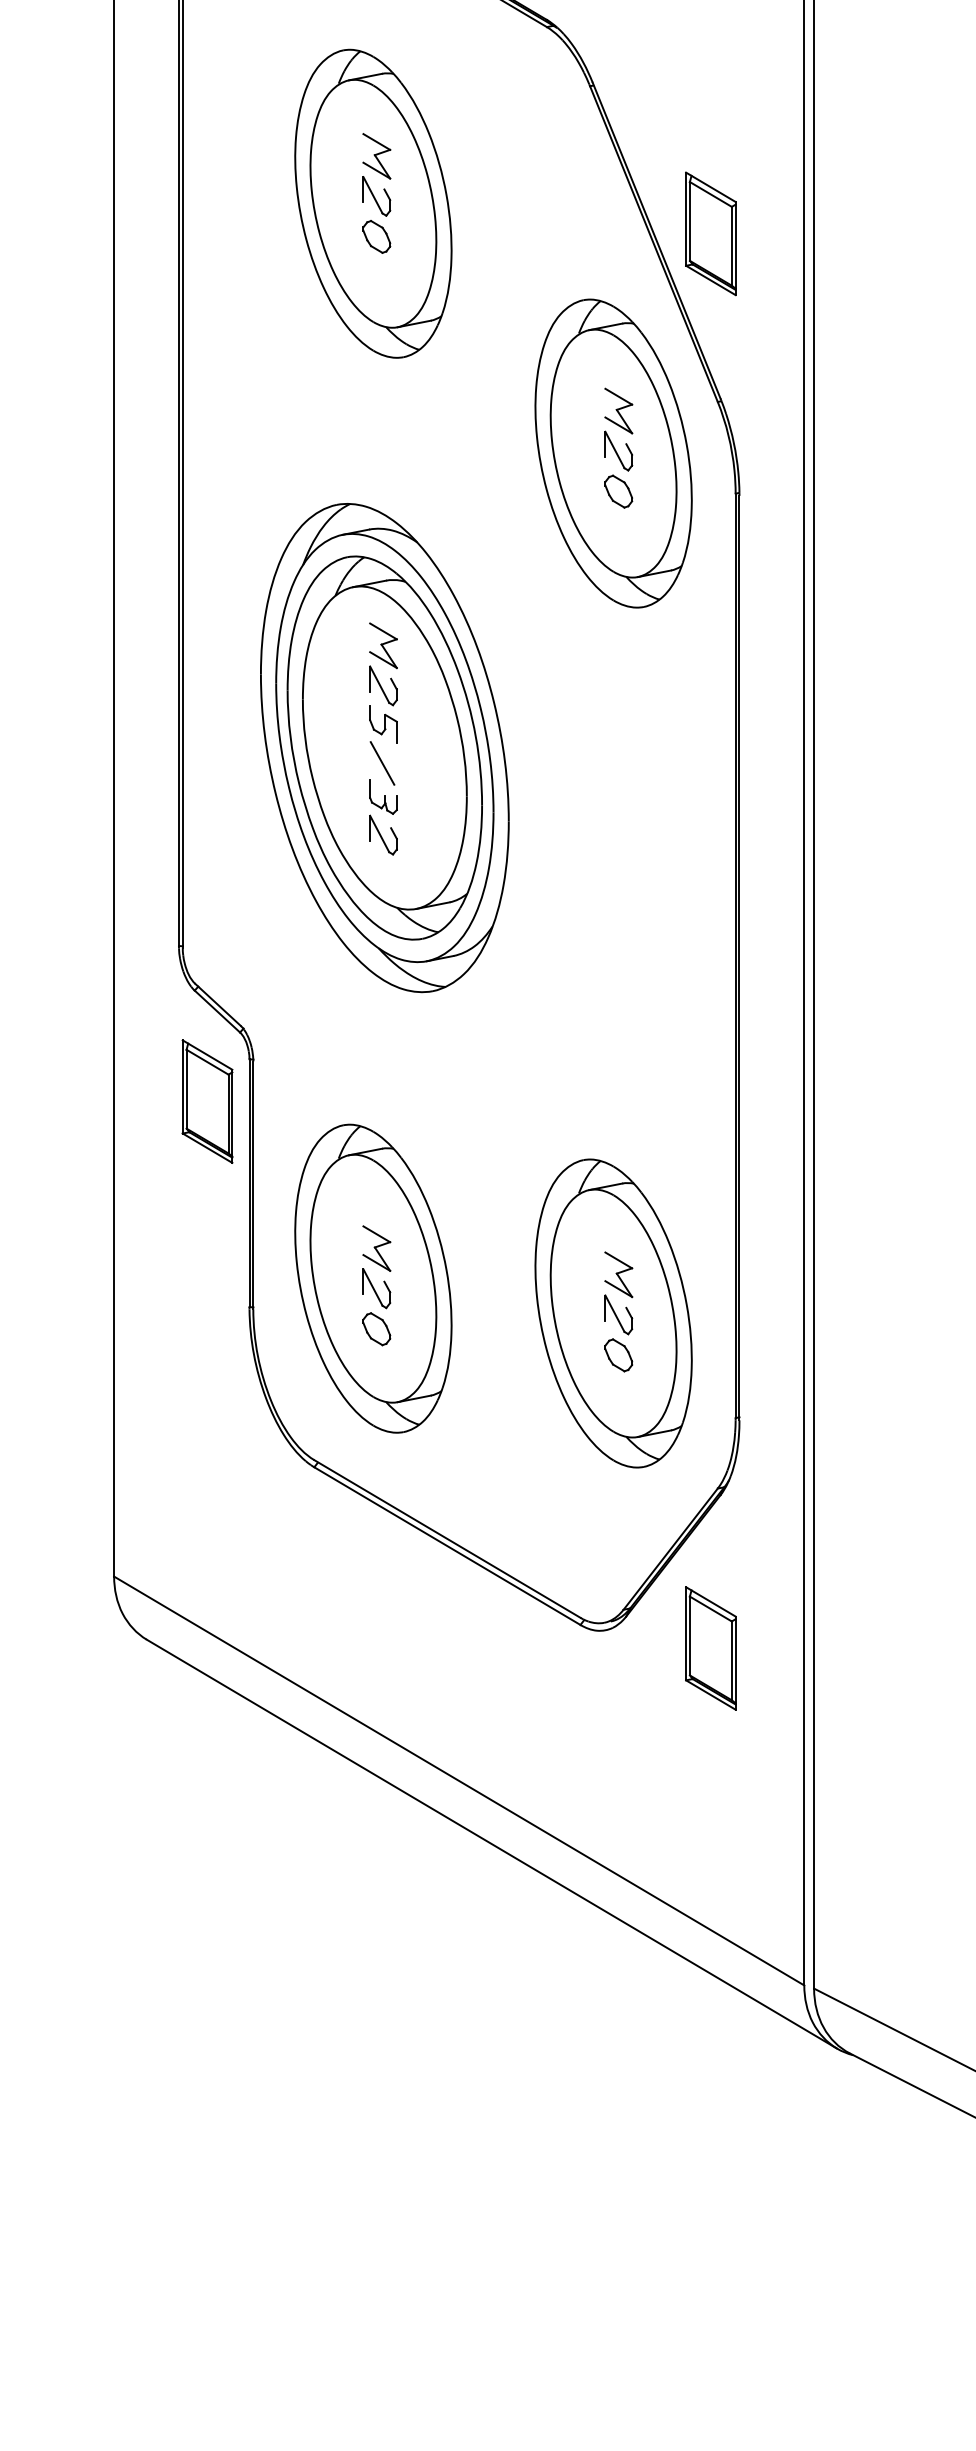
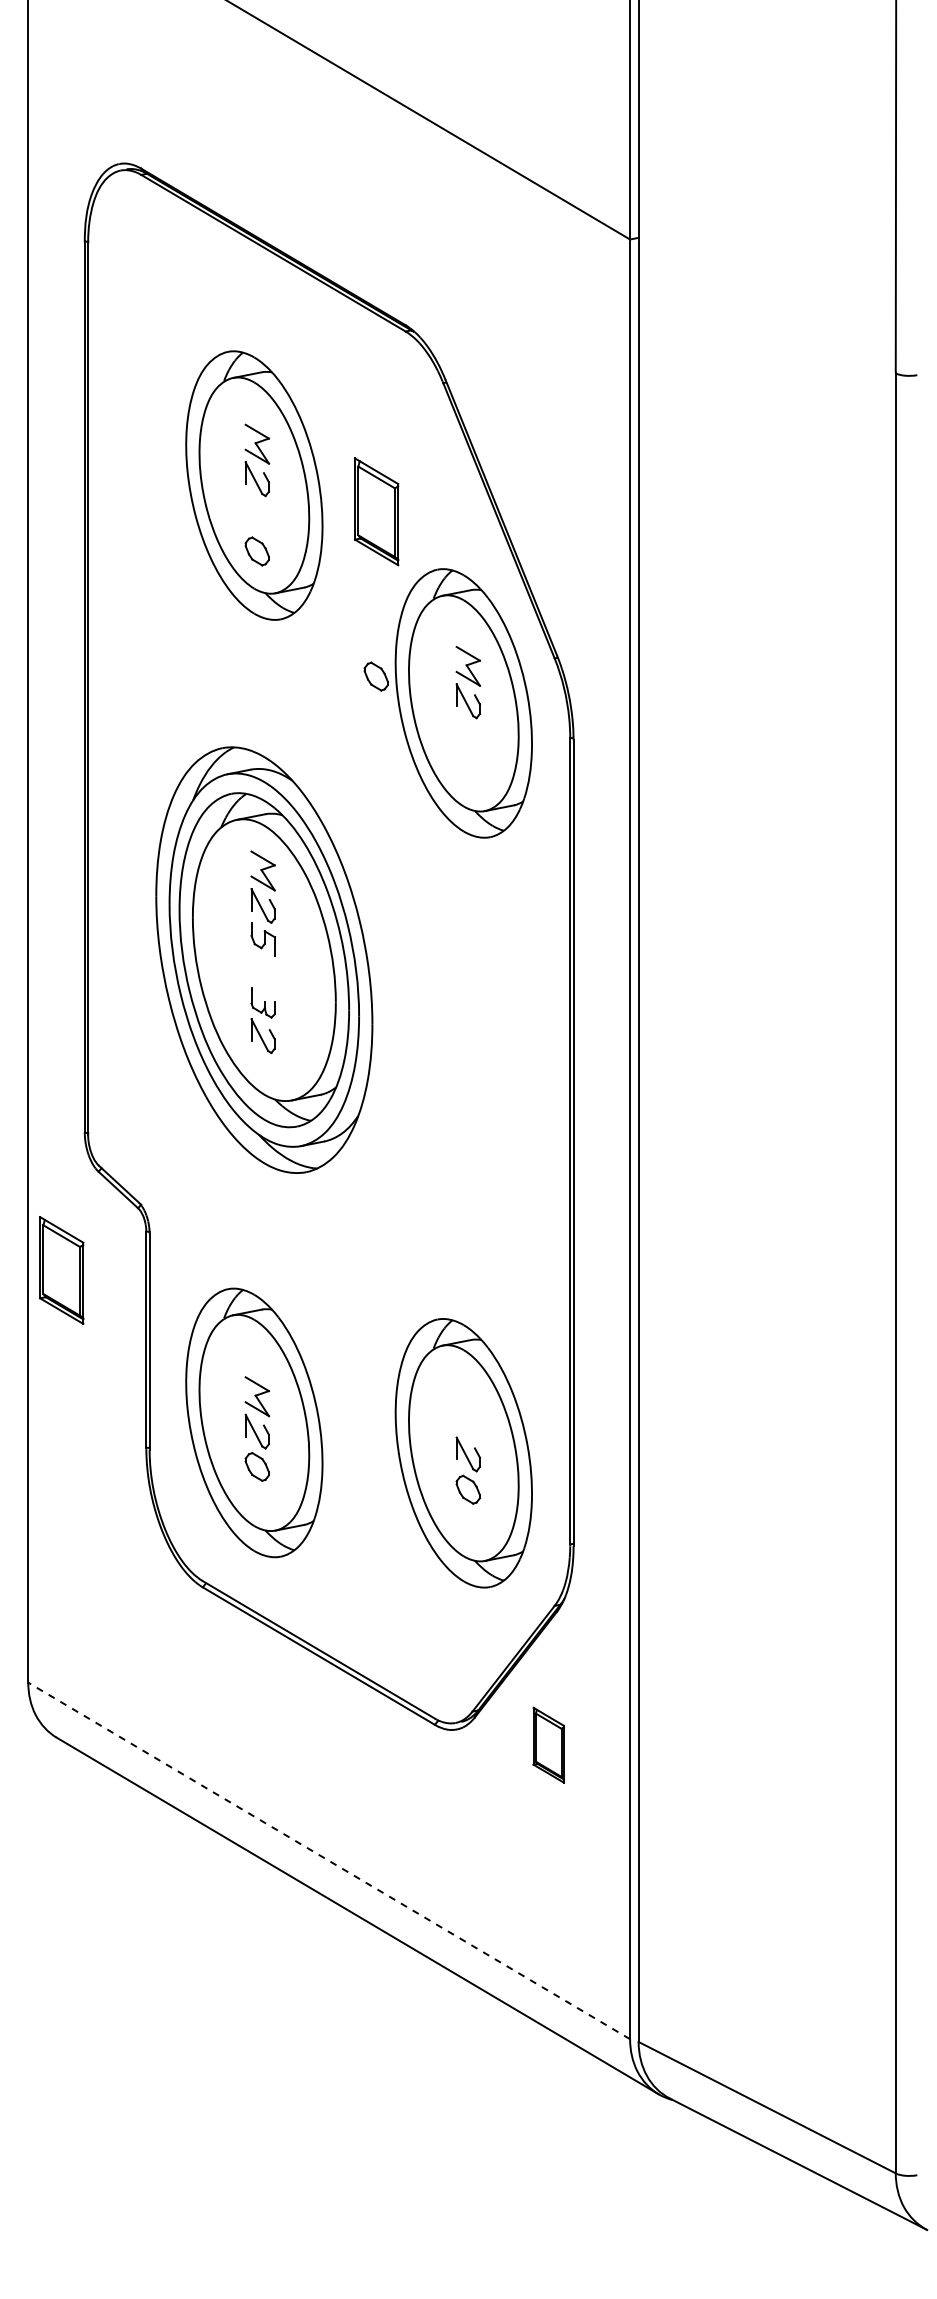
part: (710, 233) -> (376, 511), moved
part: (375, 236) -> (256, 551), moved
part: (617, 491) -> (375, 676), moved
line: (382, 763) -> (262, 973), removed
part: (207, 1101) -> (61, 1270), moved
part: (617, 1274) -> (467, 1419), removed
part: (710, 1647) -> (548, 1744), size x0.7
line: (459, 1780) -> (329, 1860), solid -> dashed

